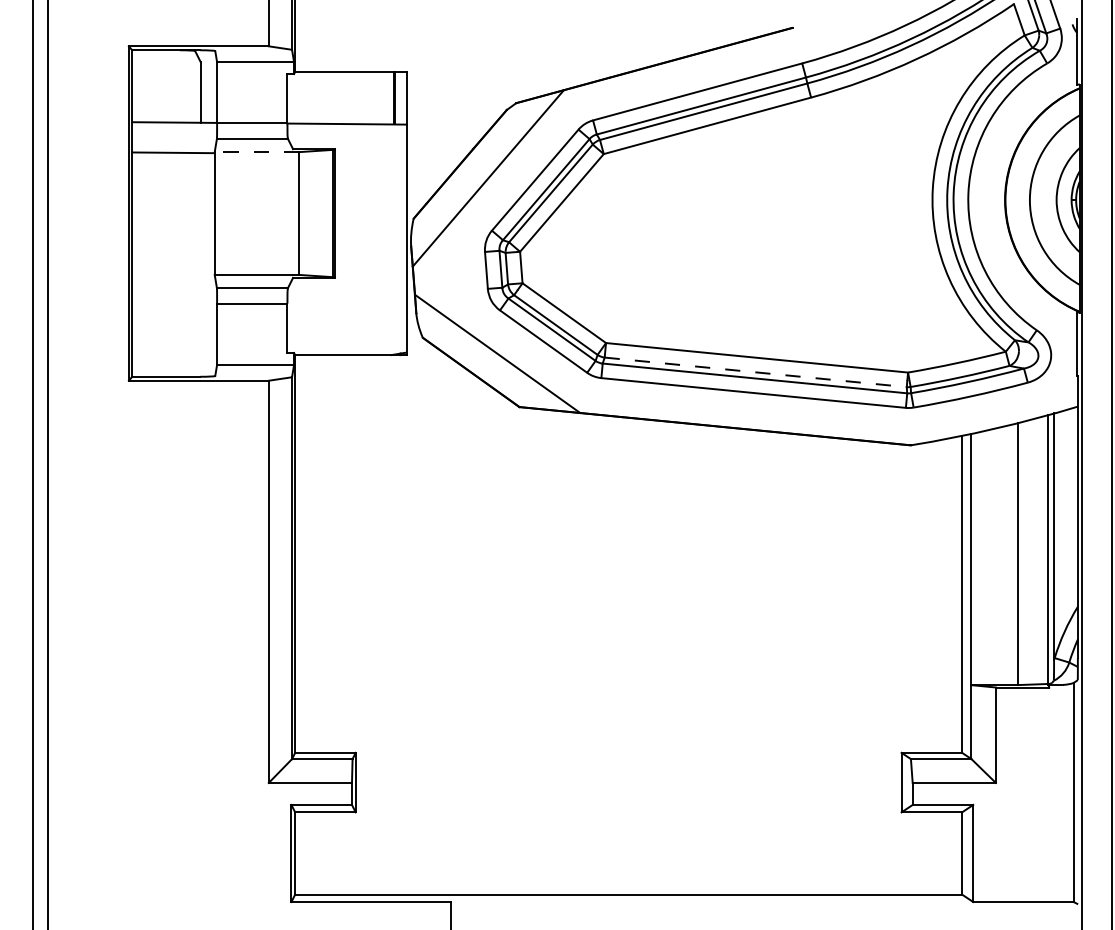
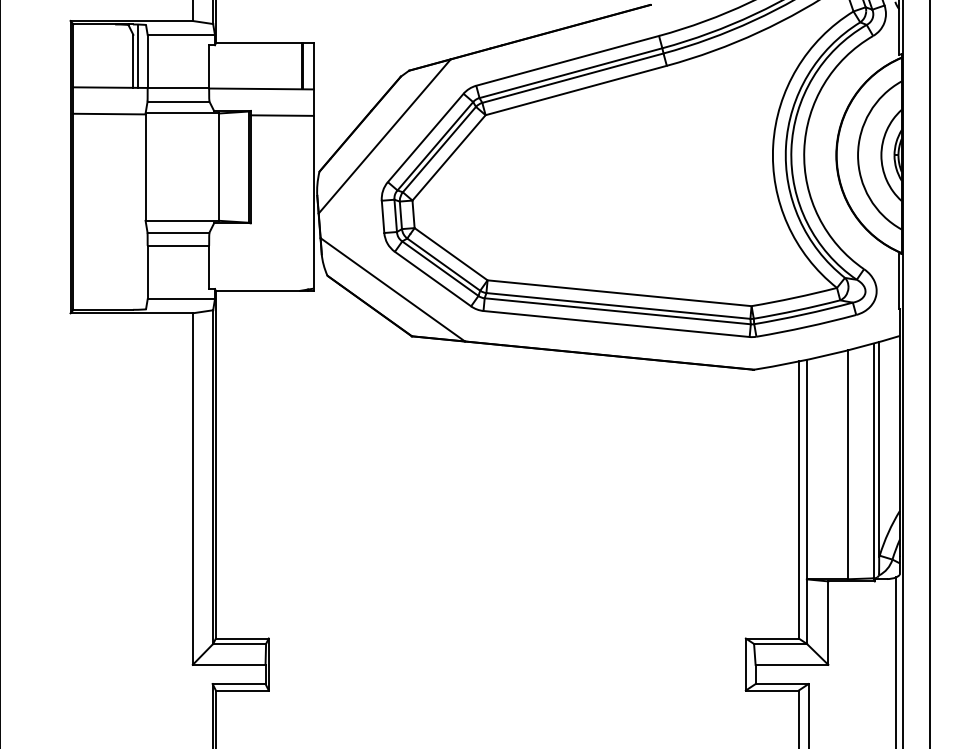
line: (205, 86) -> (137, 56), added
line: (256, 152) -> (182, 113), dashed -> solid
line: (370, 154) -> (281, 115), added
line: (755, 372) -> (618, 306), dashed -> solid

